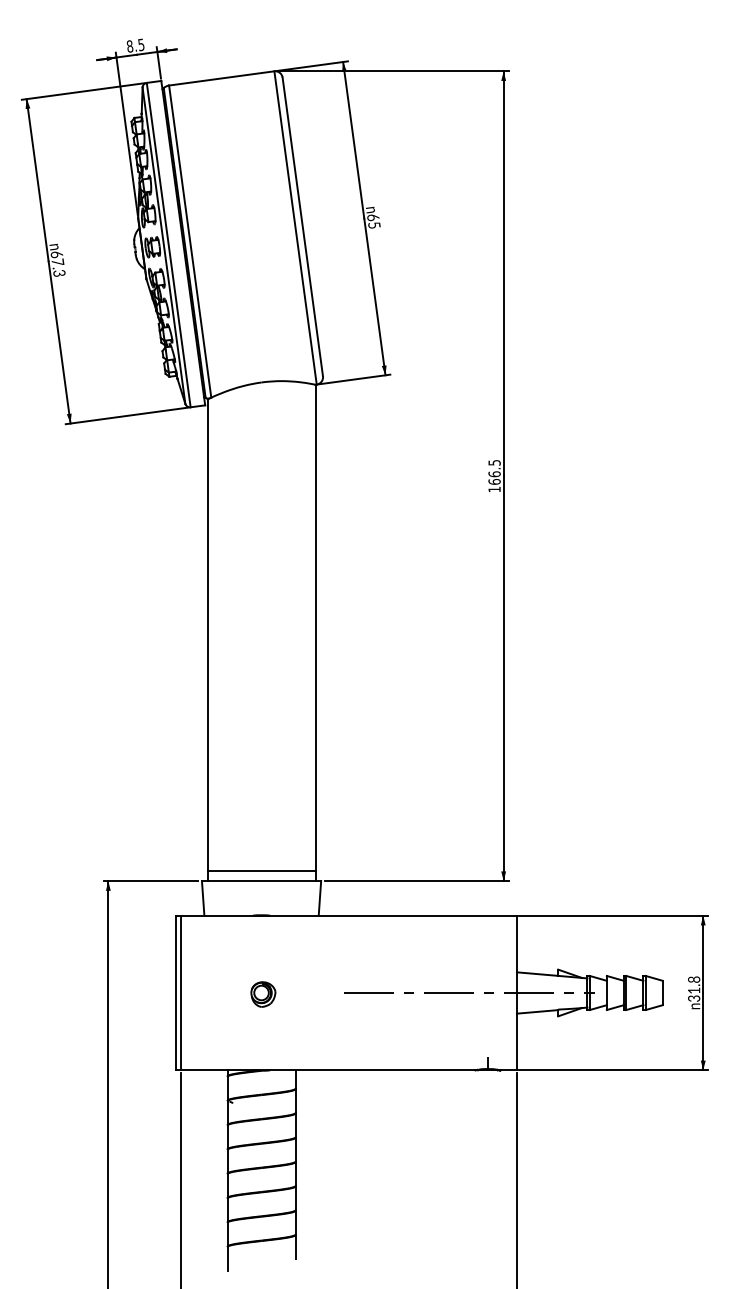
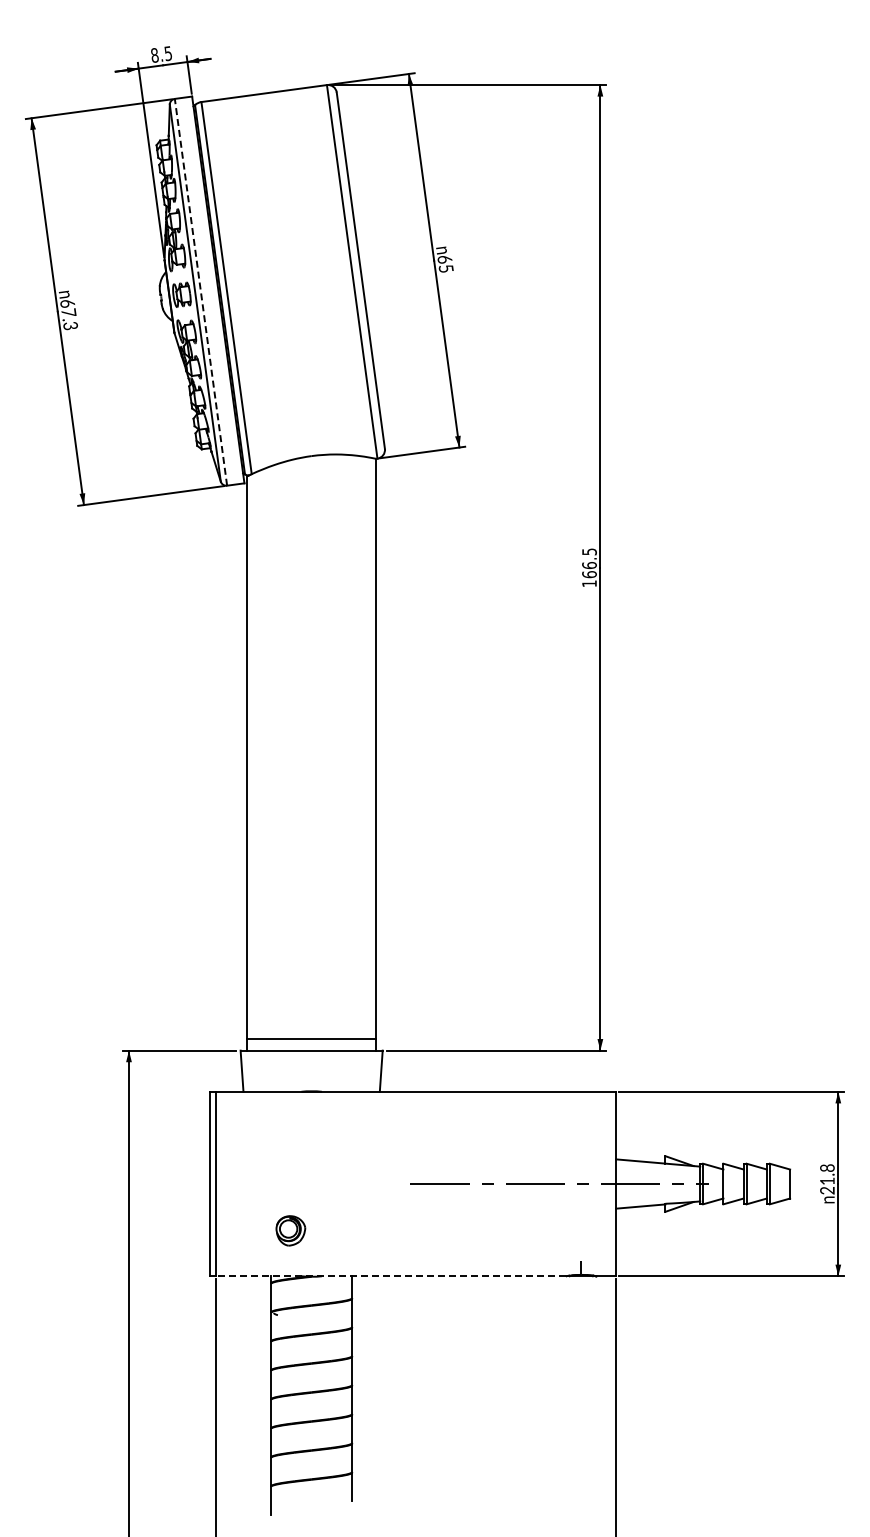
line: (168, 244) -> (200, 291), solid -> dashed
part: (263, 994) -> (290, 1230), moved
text: (695, 998) -> (829, 1190), 31.8 -> 21.8
line: (327, 1070) -> (390, 1276), solid -> dashed

